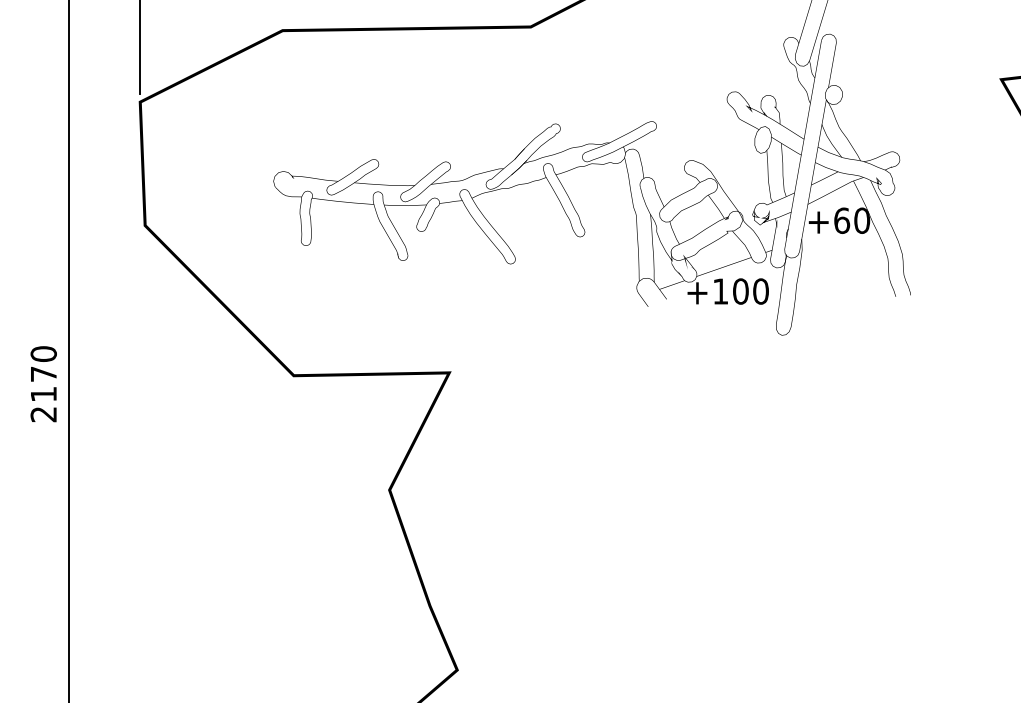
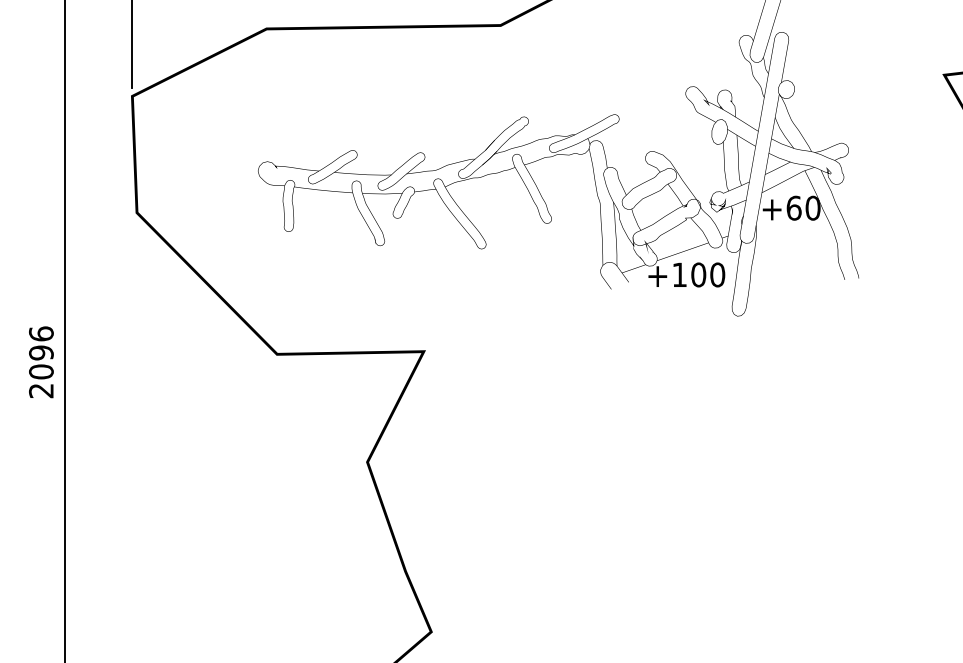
text: (43, 373) -> (41, 352), 2170 -> 2096

